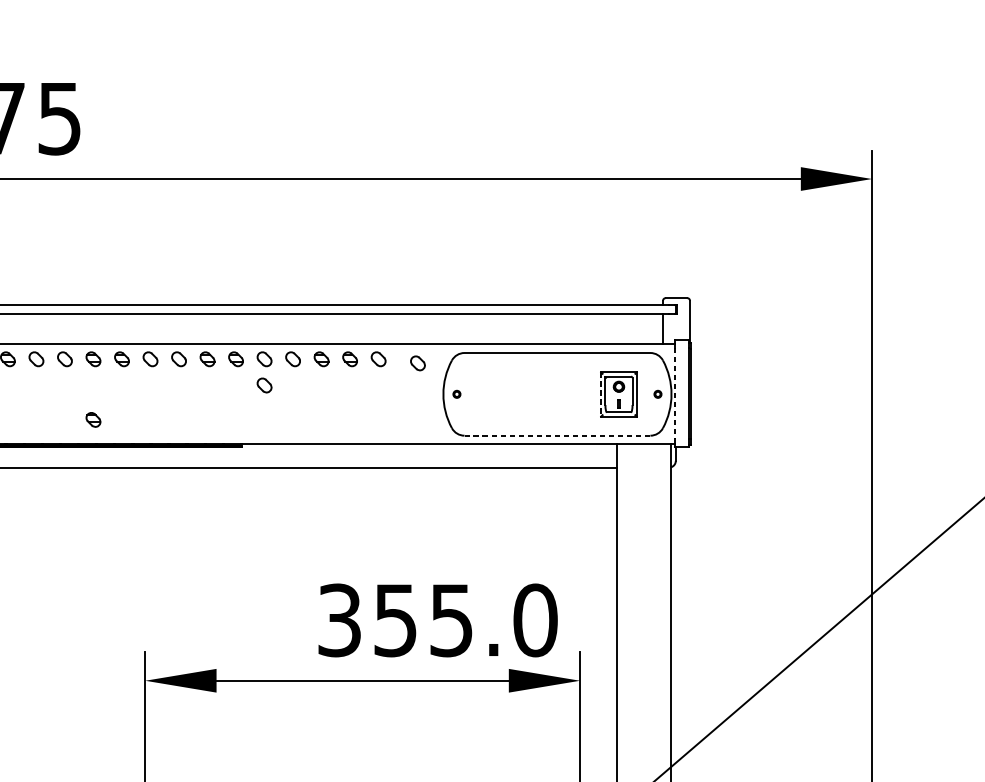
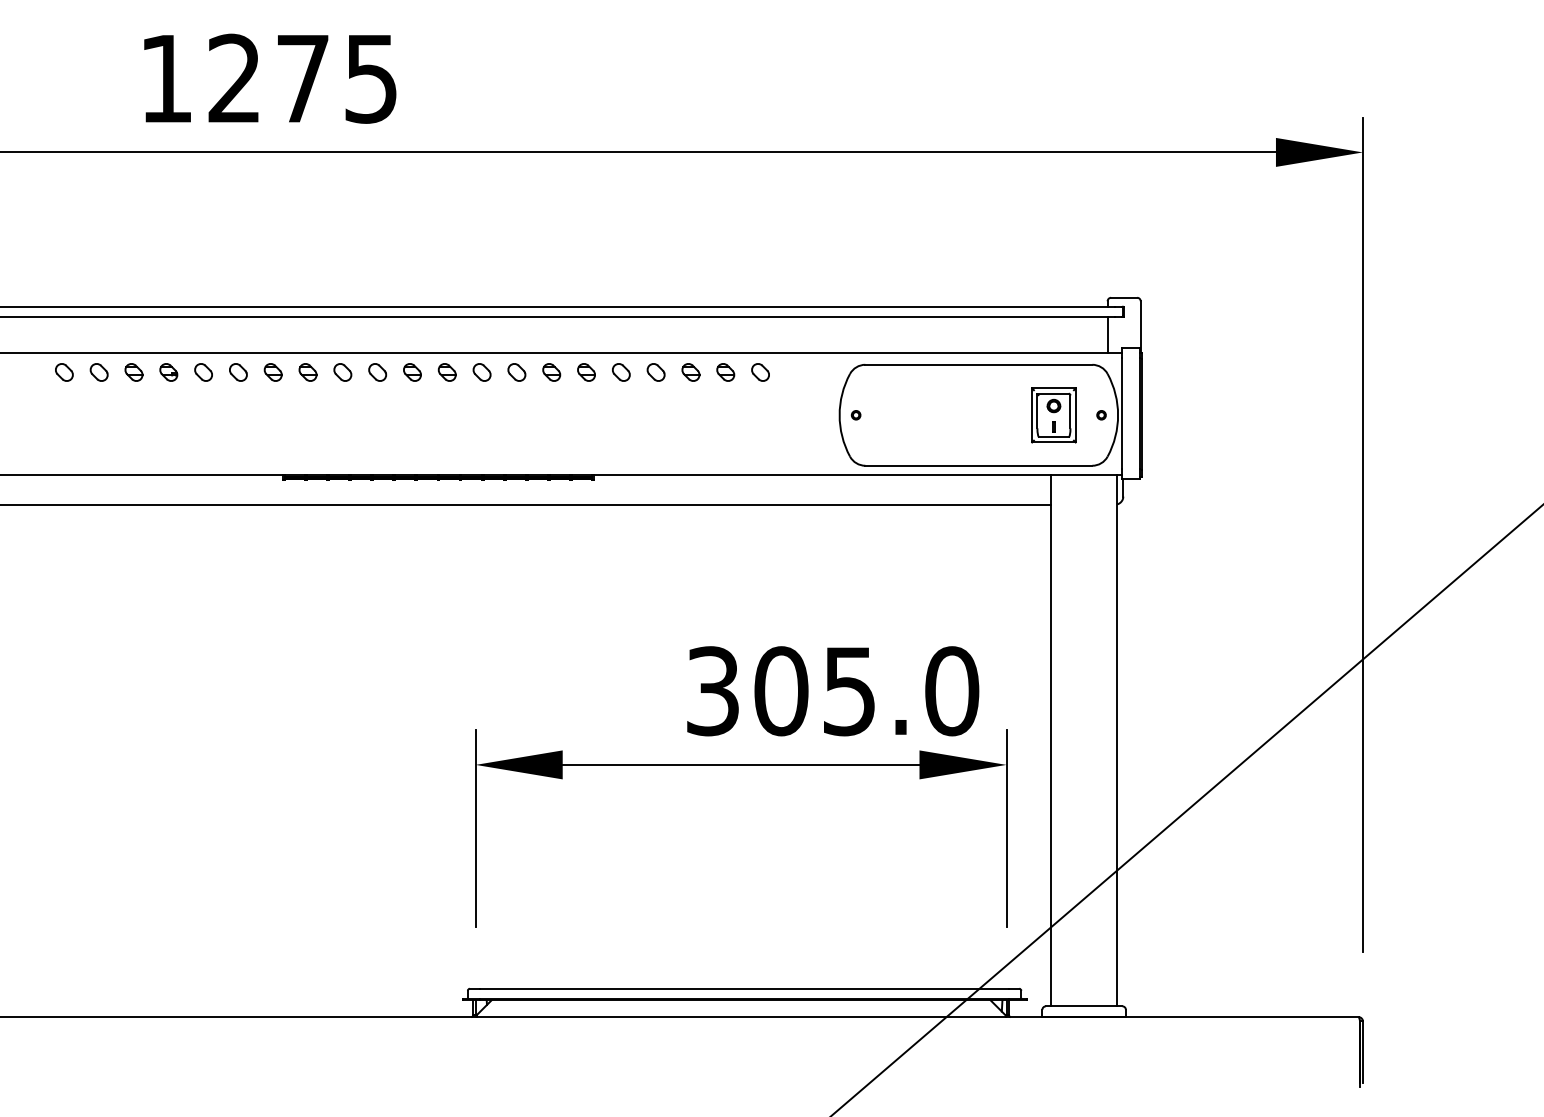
part: (417, 363) -> (808, 377), removed
part: (264, 385) -> (621, 404), removed
line: (675, 392) -> (1122, 413), dashed -> solid
line: (601, 394) -> (1032, 415), dashed -> solid
part: (93, 419) -> (412, 446), removed
line: (557, 435) -> (978, 465), dashed -> solid
text: (395, 620) -> (781, 691), 355.0 -> 305.0

